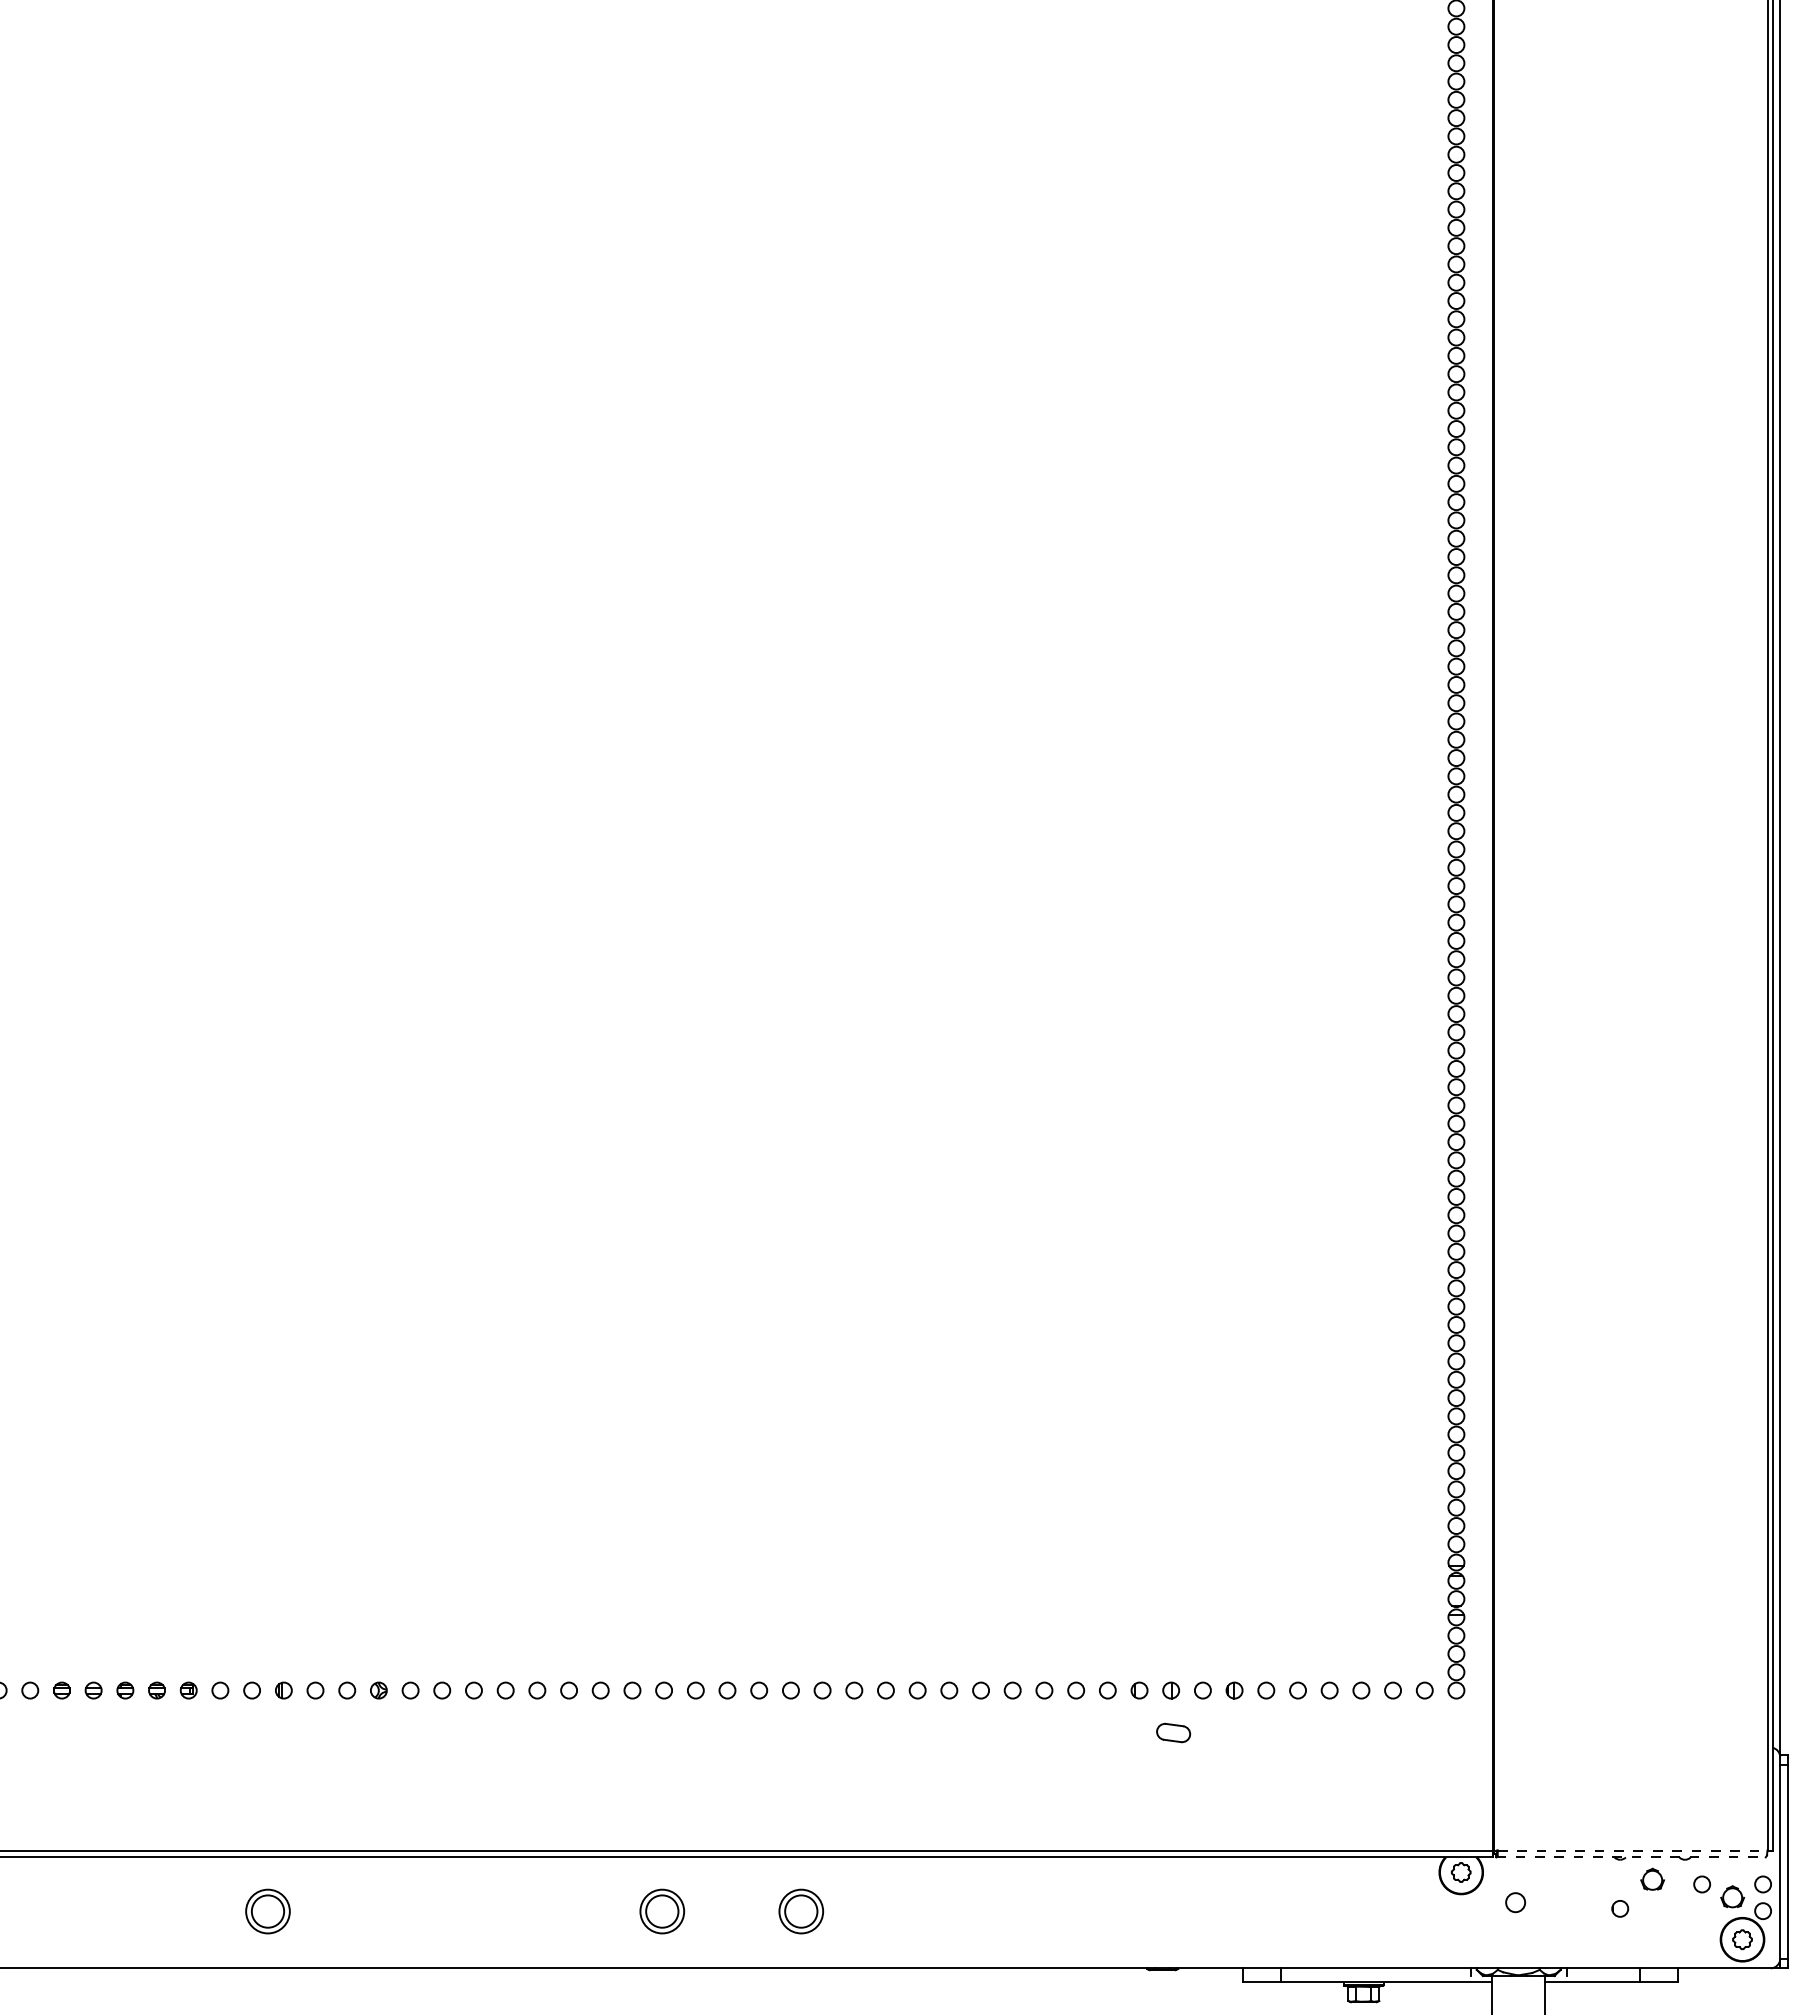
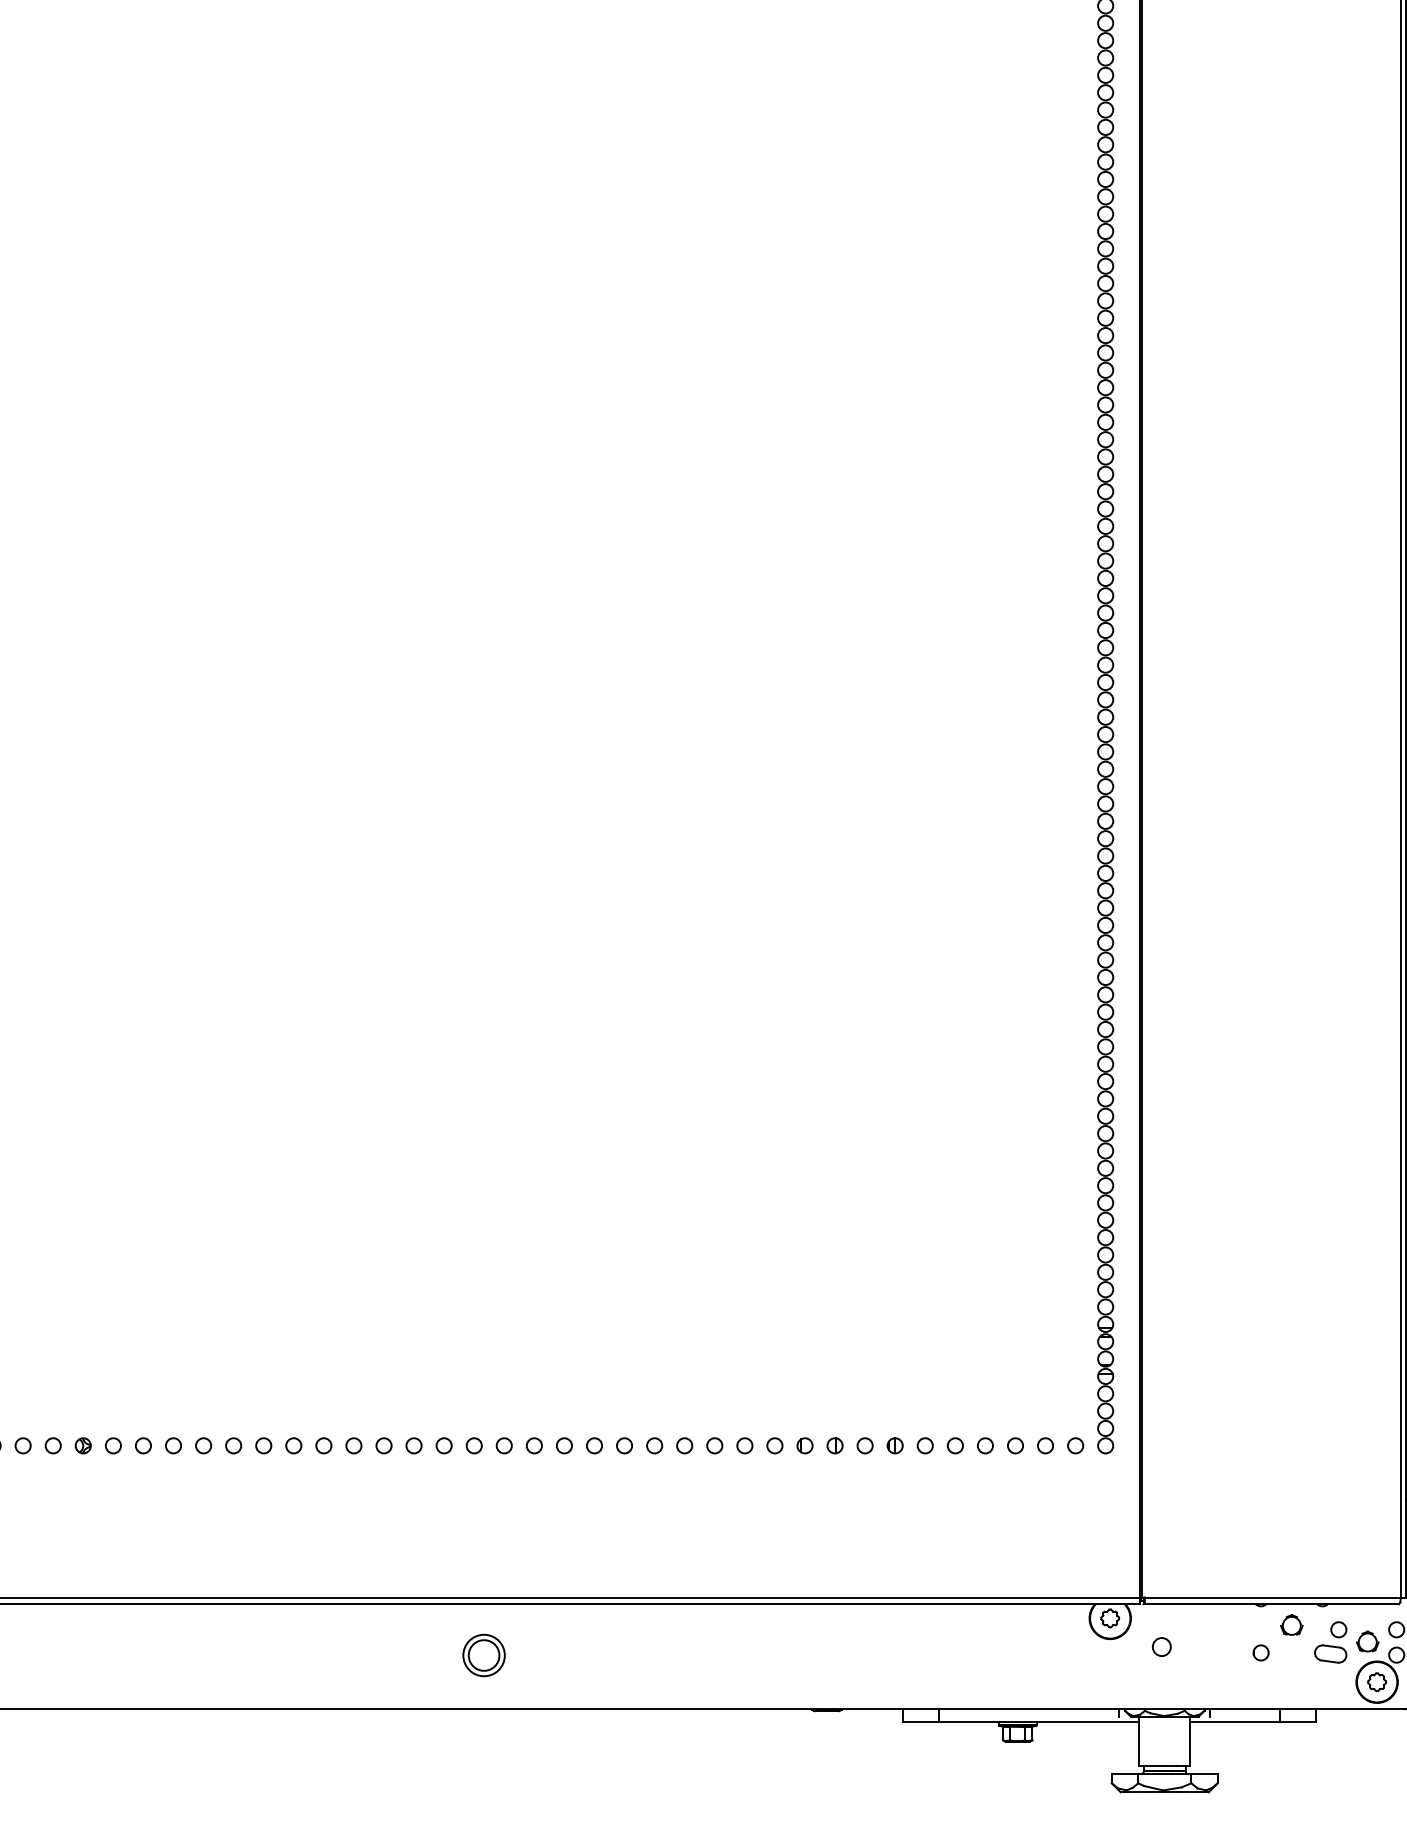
part: (1173, 1732) -> (1330, 1653), moved
line: (1632, 1850) -> (1272, 1597), dashed -> solid
line: (1631, 1857) -> (1271, 1604), dashed -> solid
part: (662, 1911) -> (352, 1655), removed

